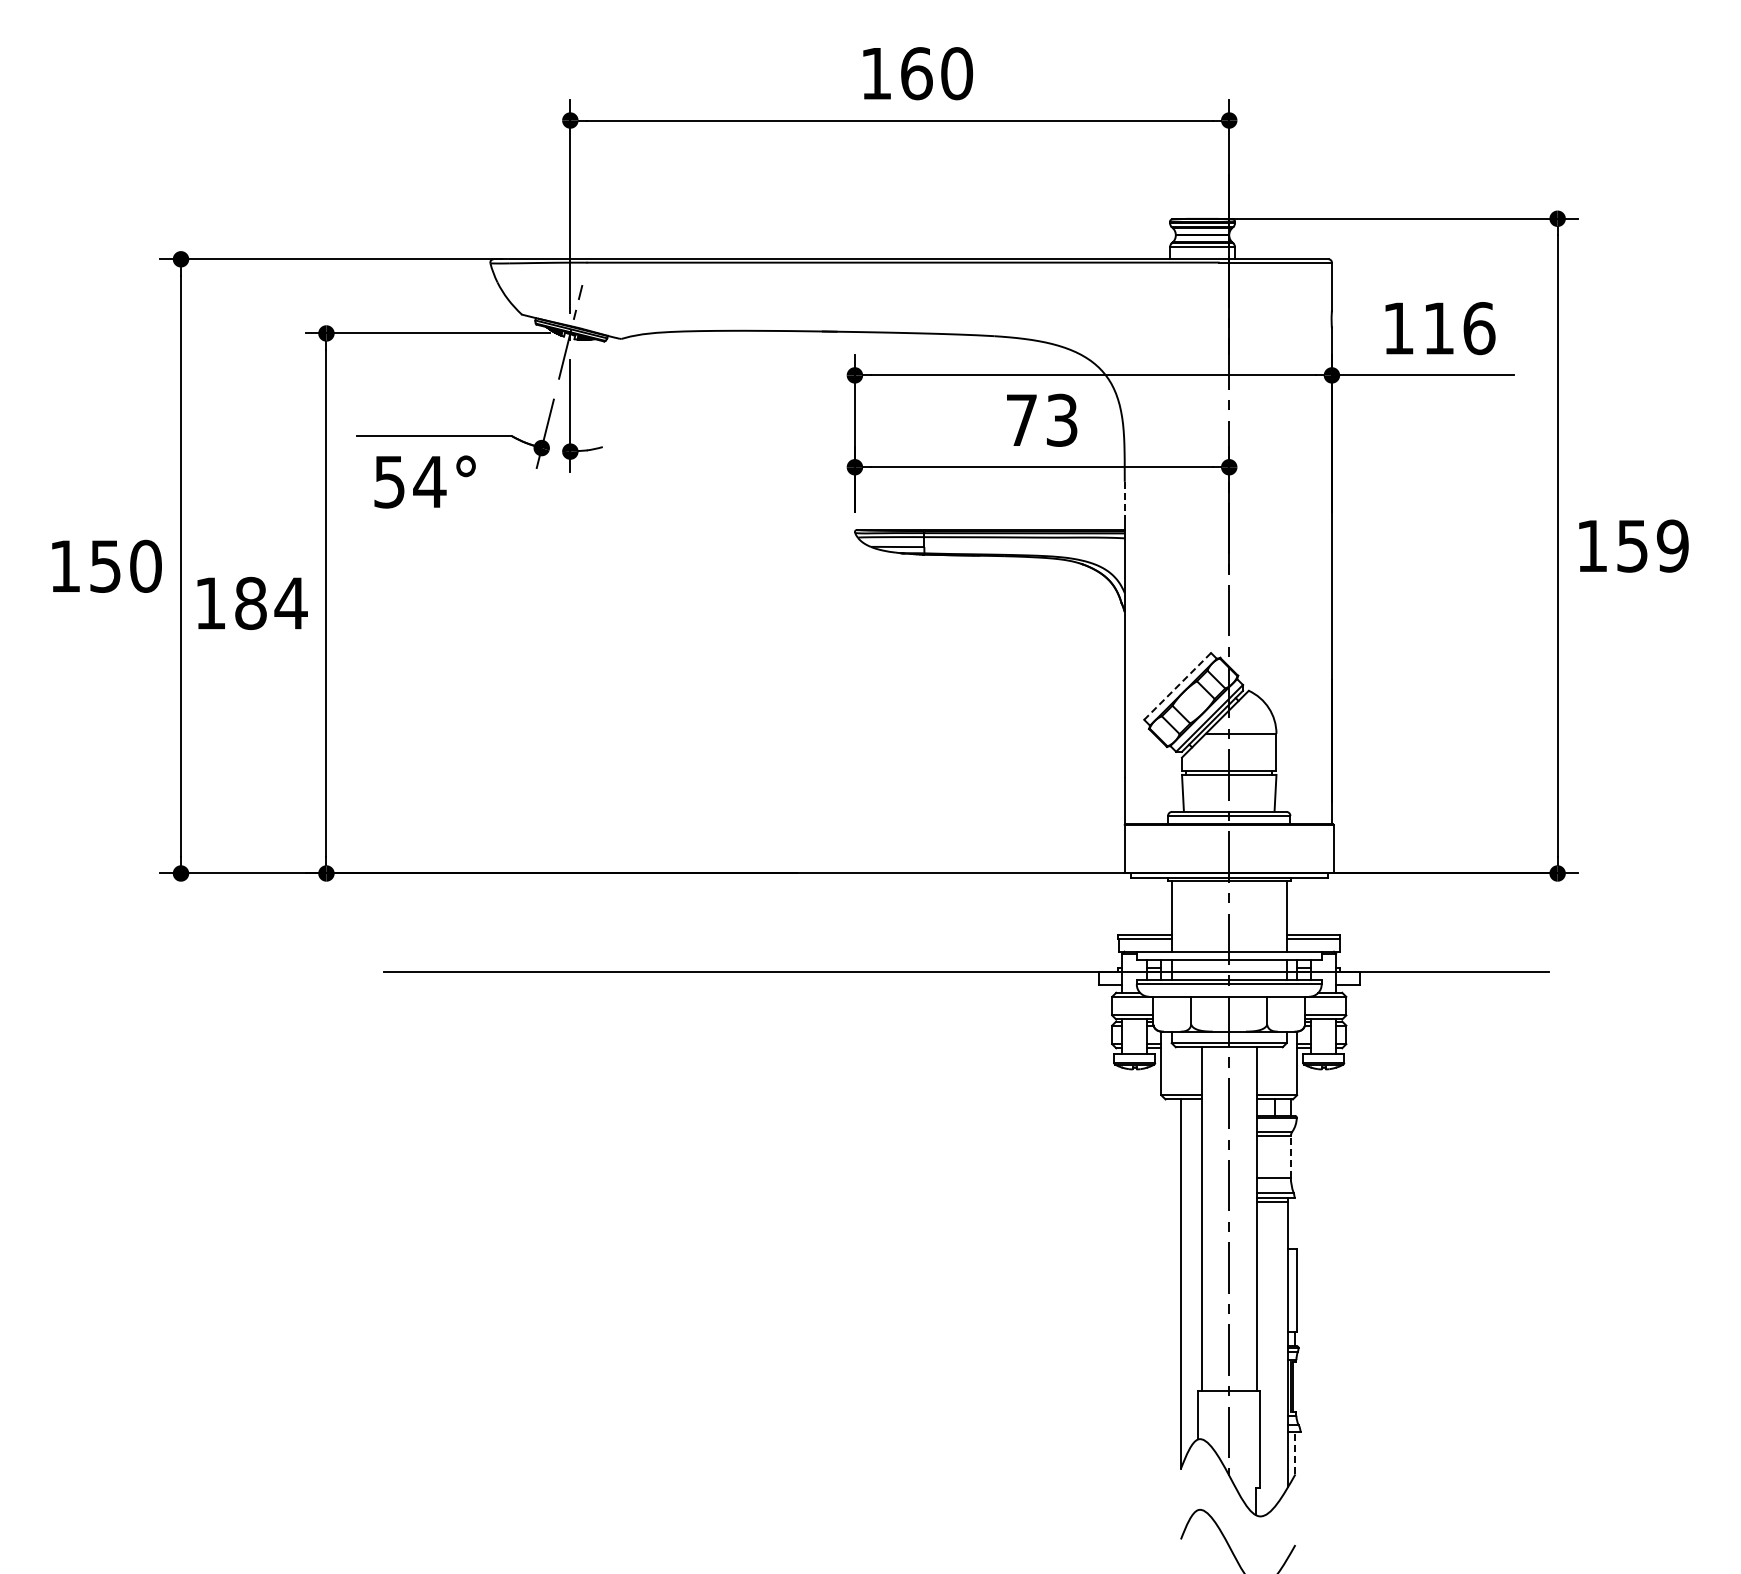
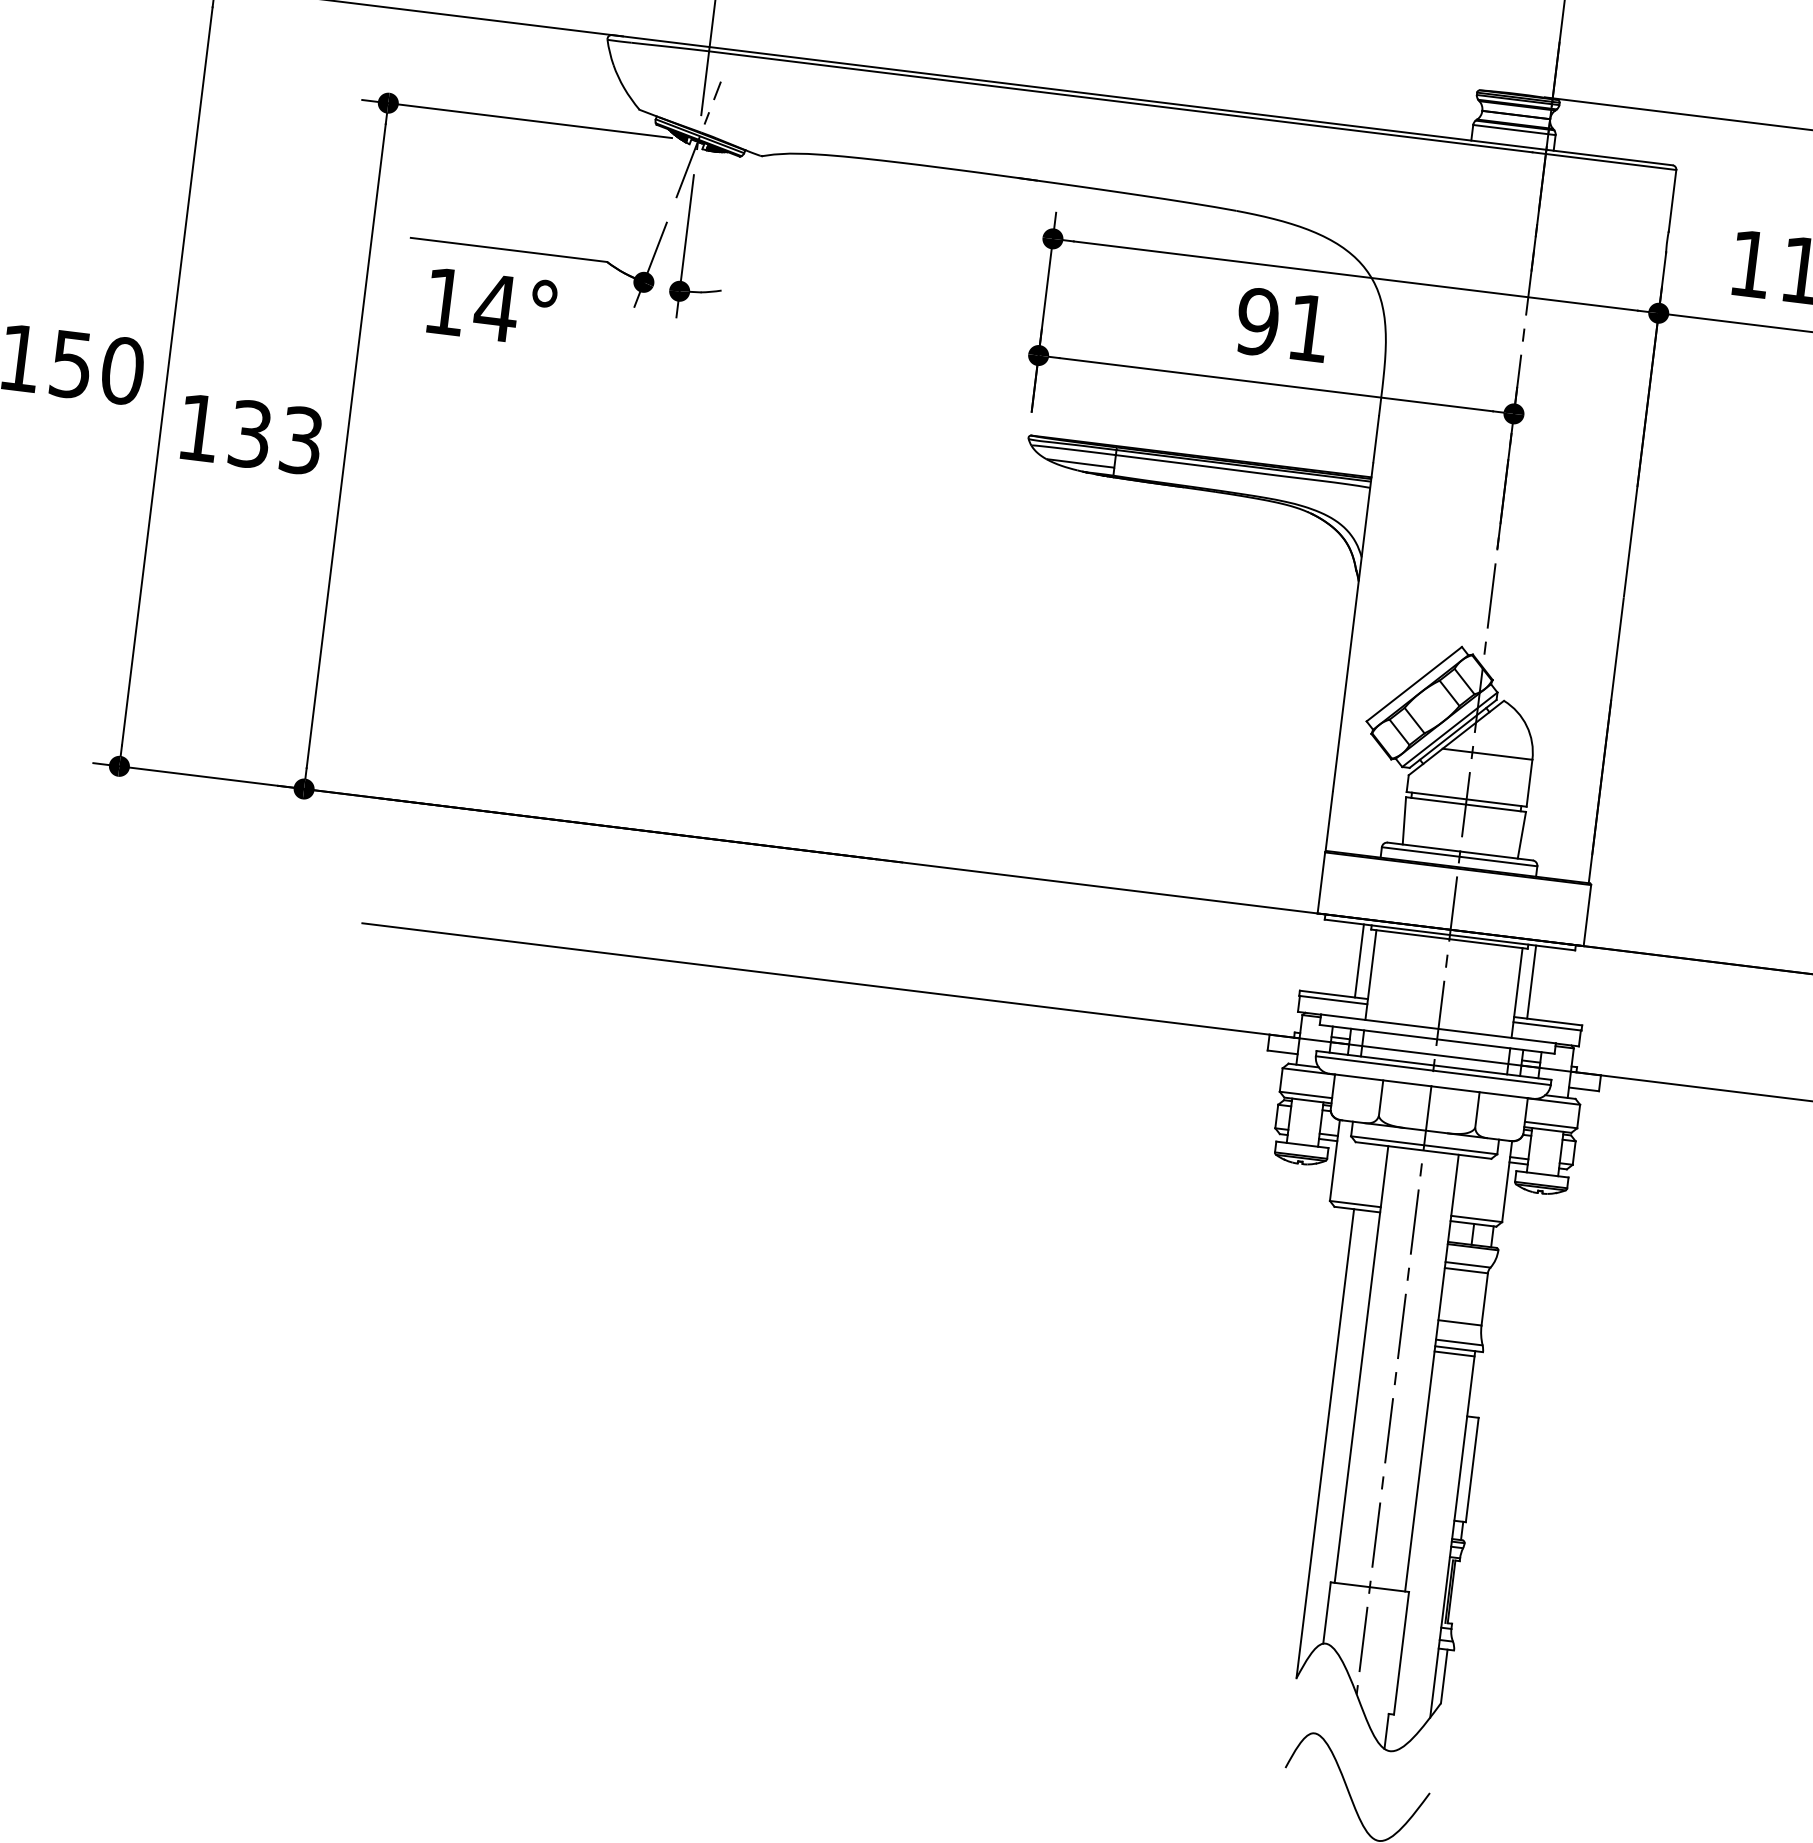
text: (1041, 419) -> (1283, 323), 73 -> 91
text: (389, 482) -> (445, 302), 54° -> 14°
line: (1124, 500) -> (1375, 439), dashed -> solid
text: (271, 603) -> (276, 437), 184 -> 133
line: (1177, 686) -> (1414, 684), dashed -> solid
line: (1161, 906) -> (1359, 961), added
line: (1297, 906) -> (1532, 982), added
line: (1290, 1156) -> (1484, 1298), dashed -> solid
line: (1295, 1452) -> (1444, 1675), dashed -> solid

